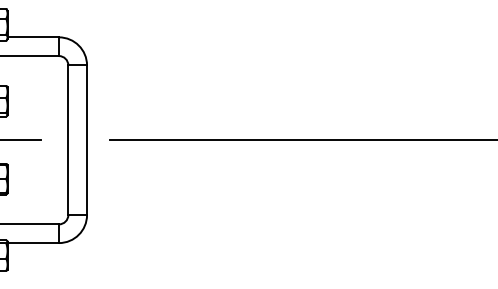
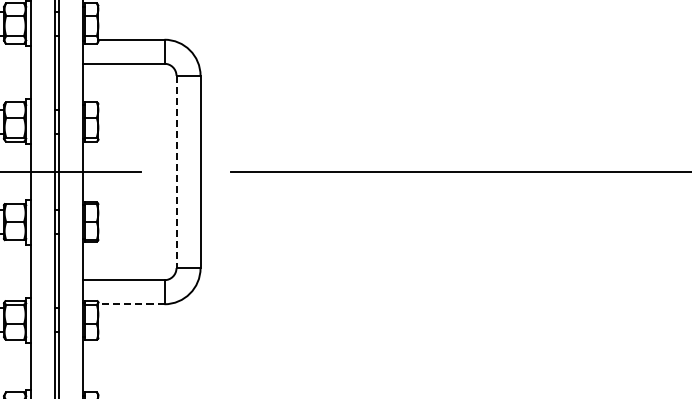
line: (68, 140) -> (176, 172), solid -> dashed
line: (32, 243) -> (130, 304), solid -> dashed

